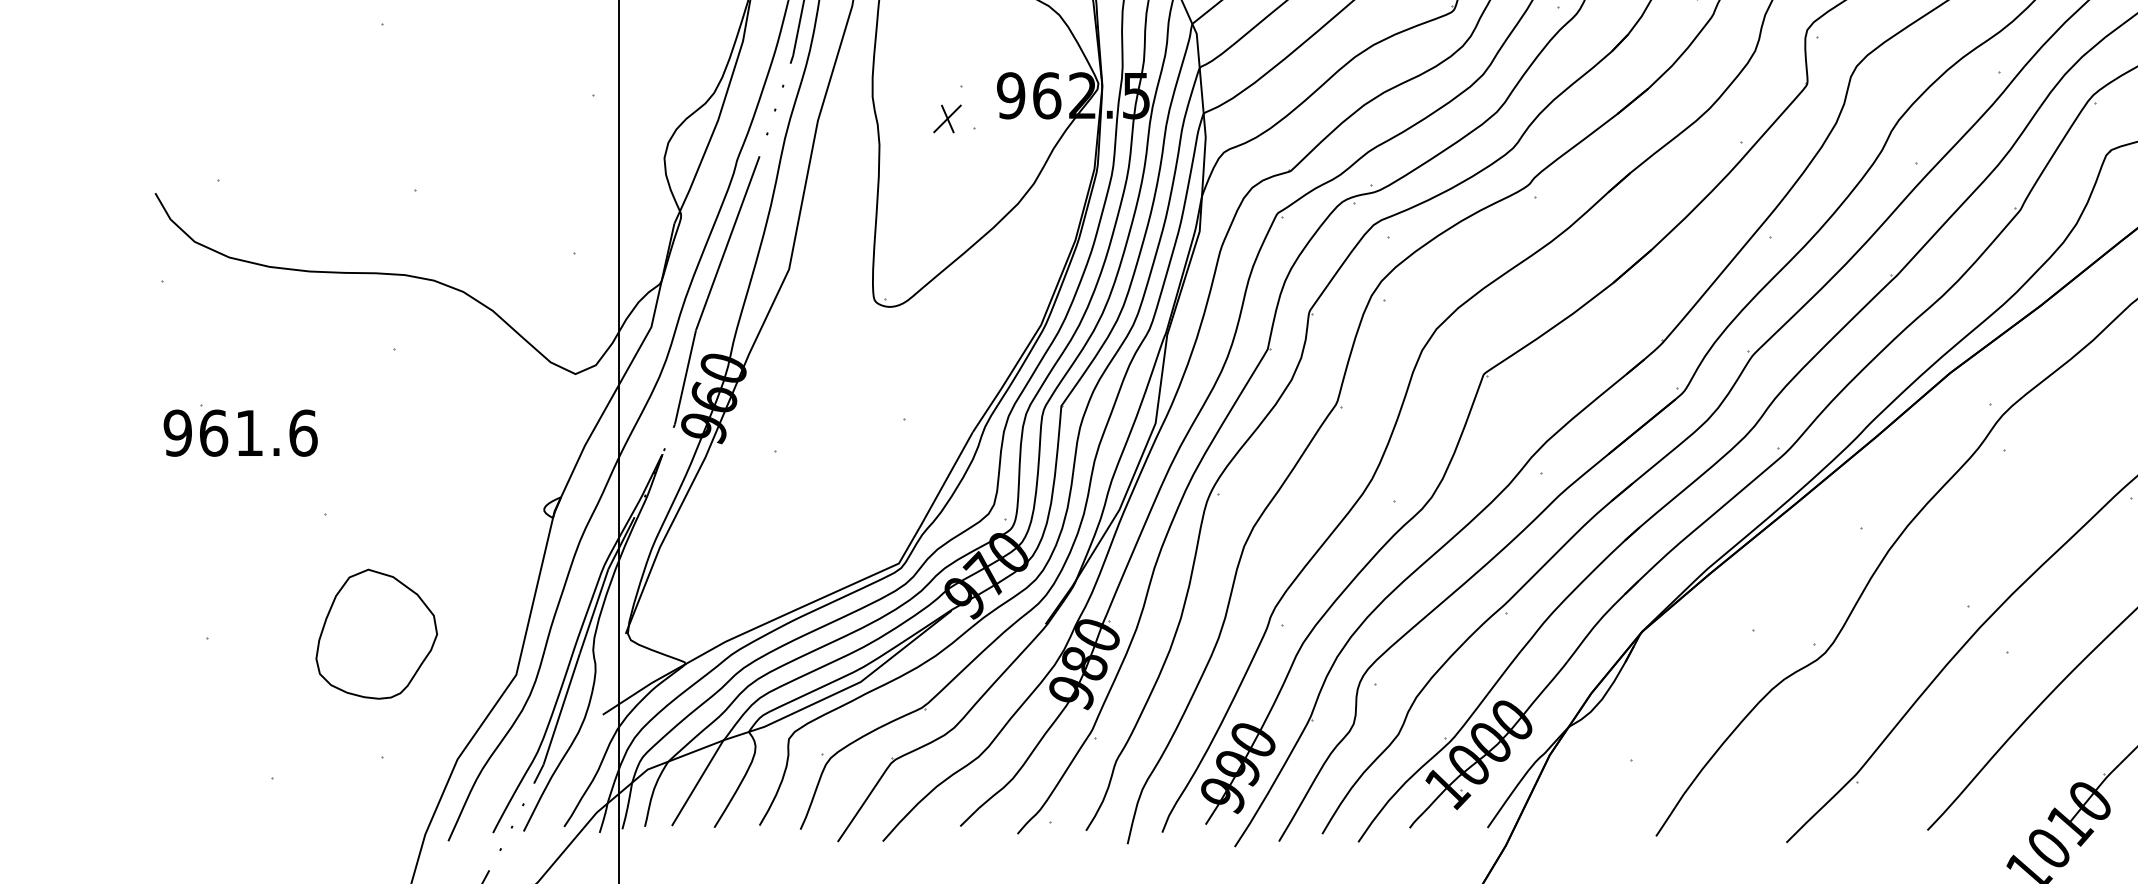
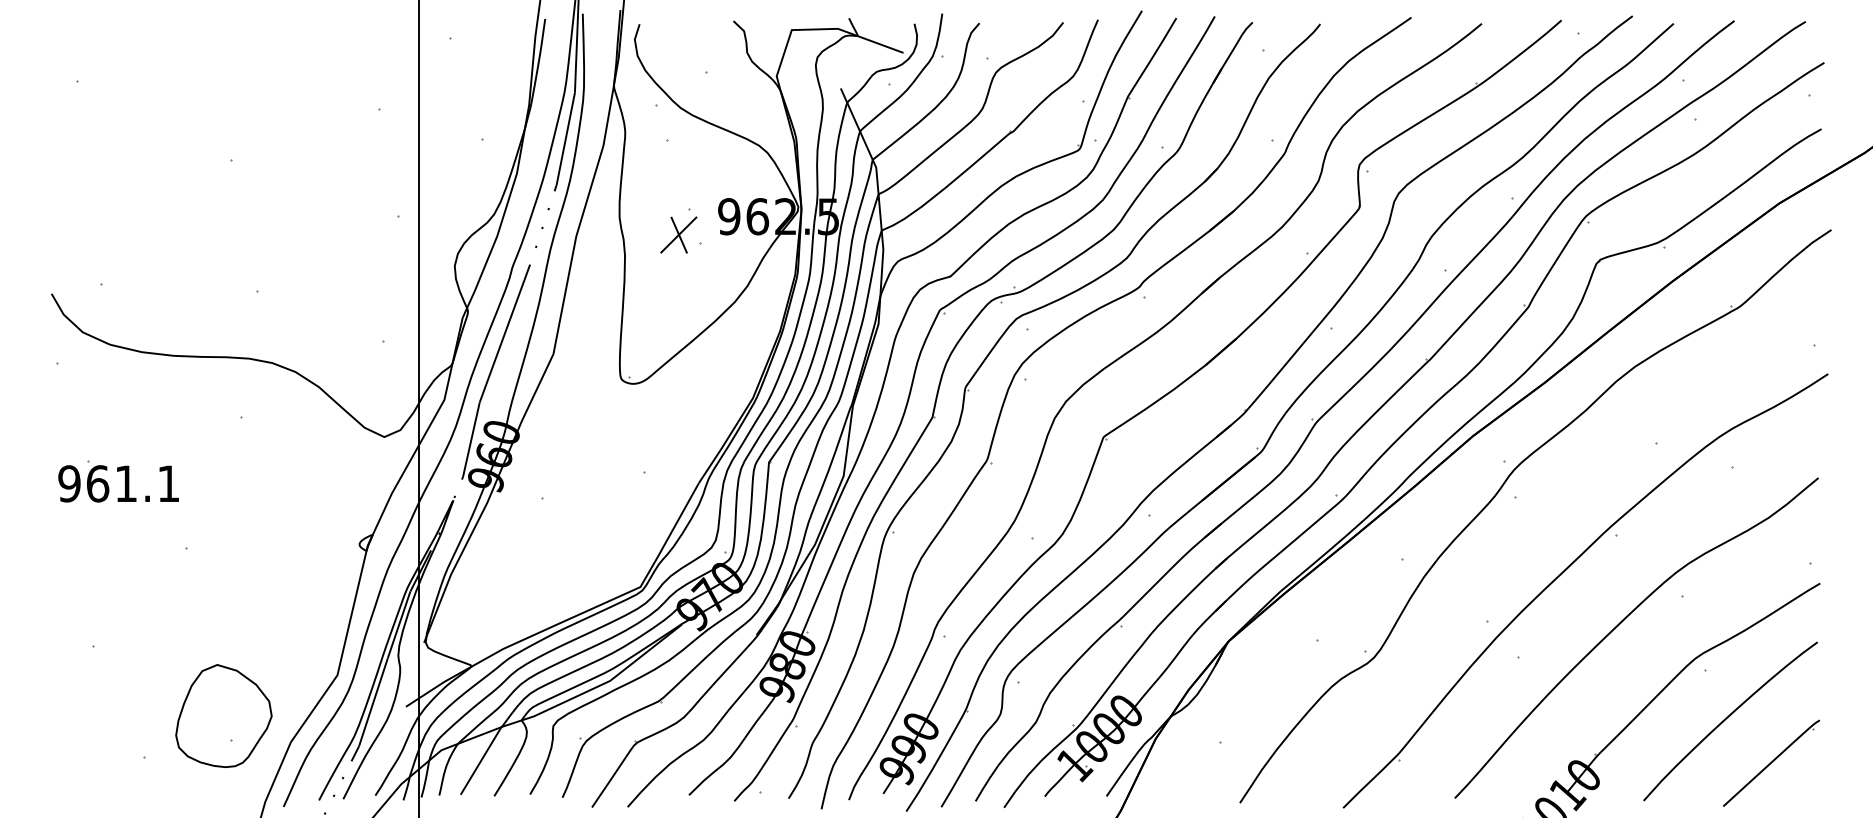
part: (947, 118) -> (678, 234), size x1.67
text: (302, 432) -> (168, 483), 961.6 -> 961.1
part: (376, 634) -> (223, 716), moved

